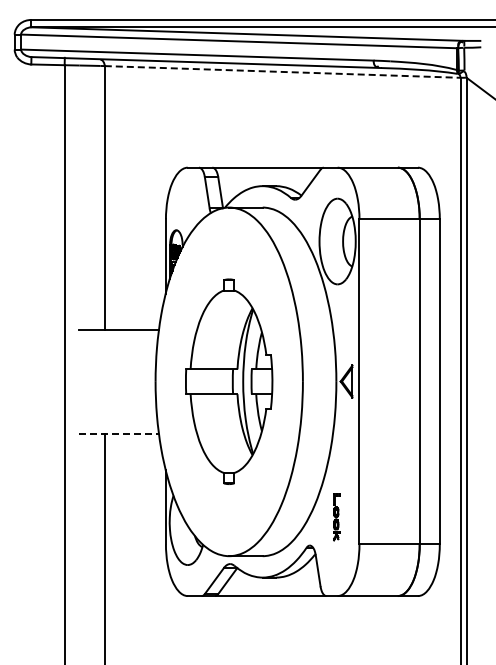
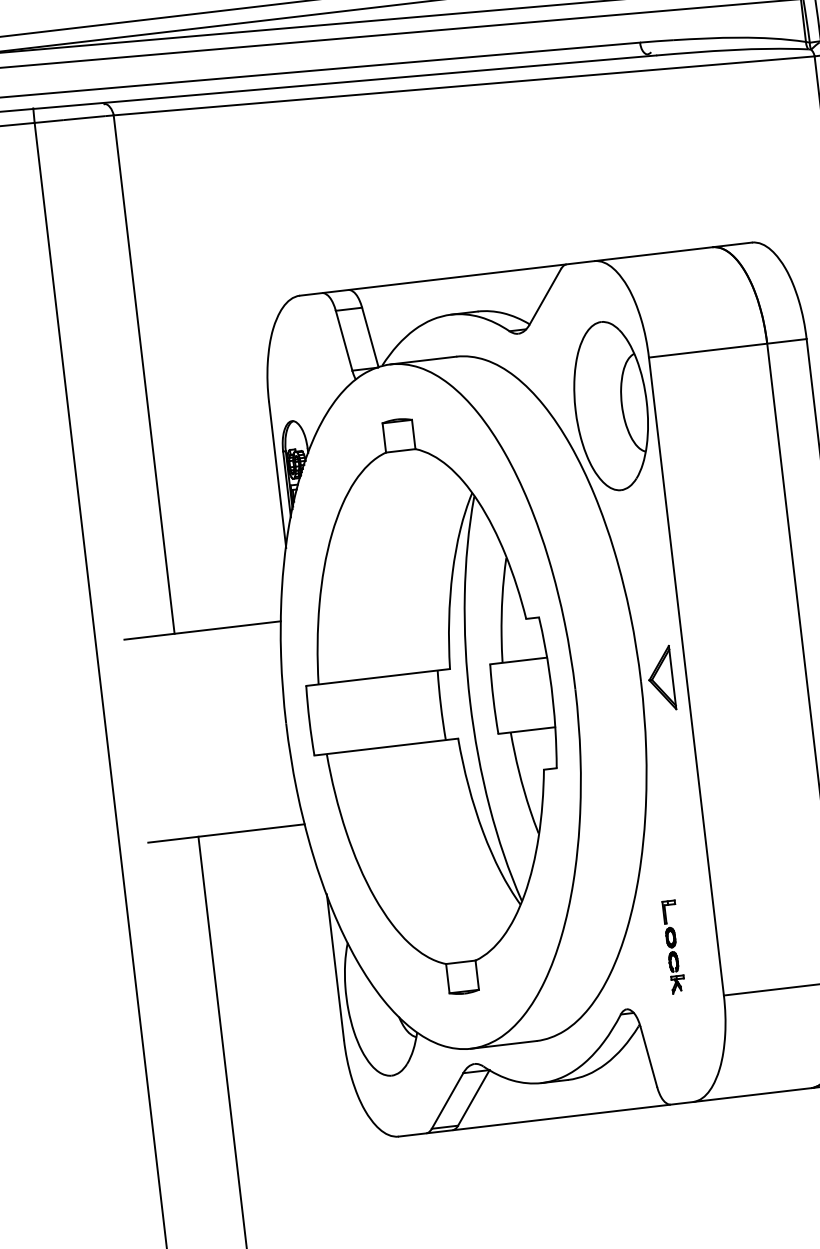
line: (282, 71) -> (463, 85), dashed -> solid
part: (228, 381) -> (429, 706), size x1.43
line: (119, 433) -> (227, 833), dashed -> solid

